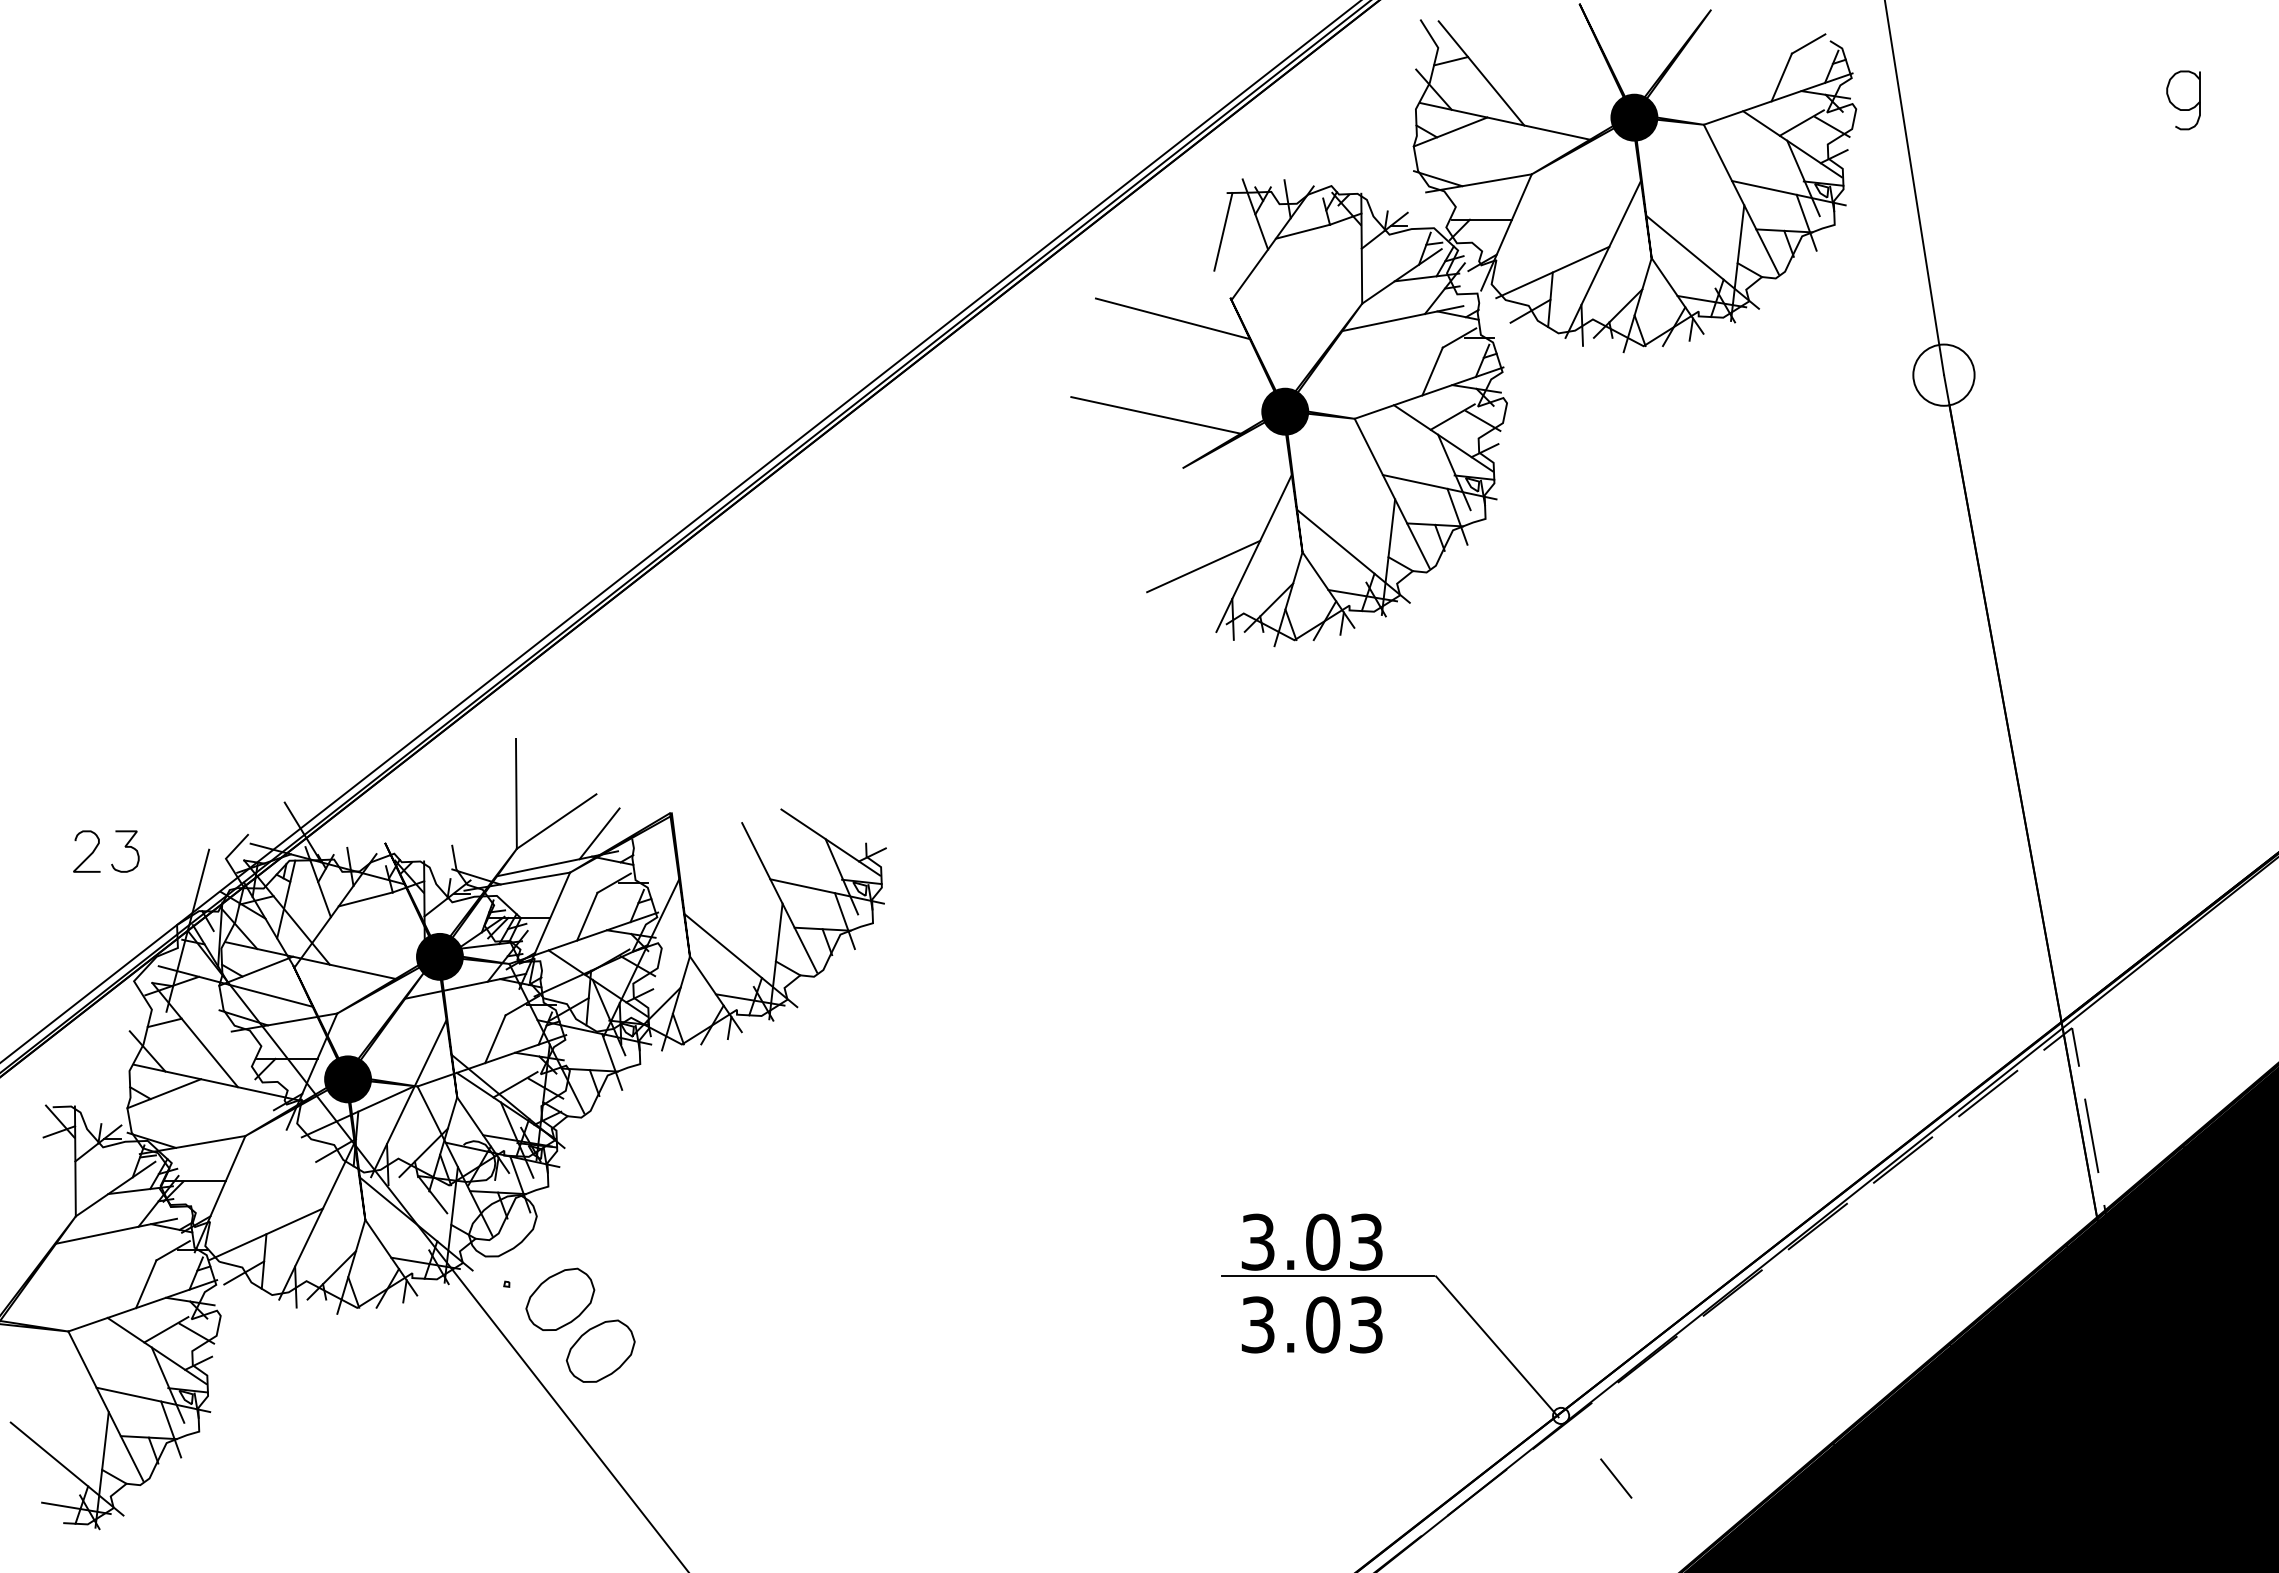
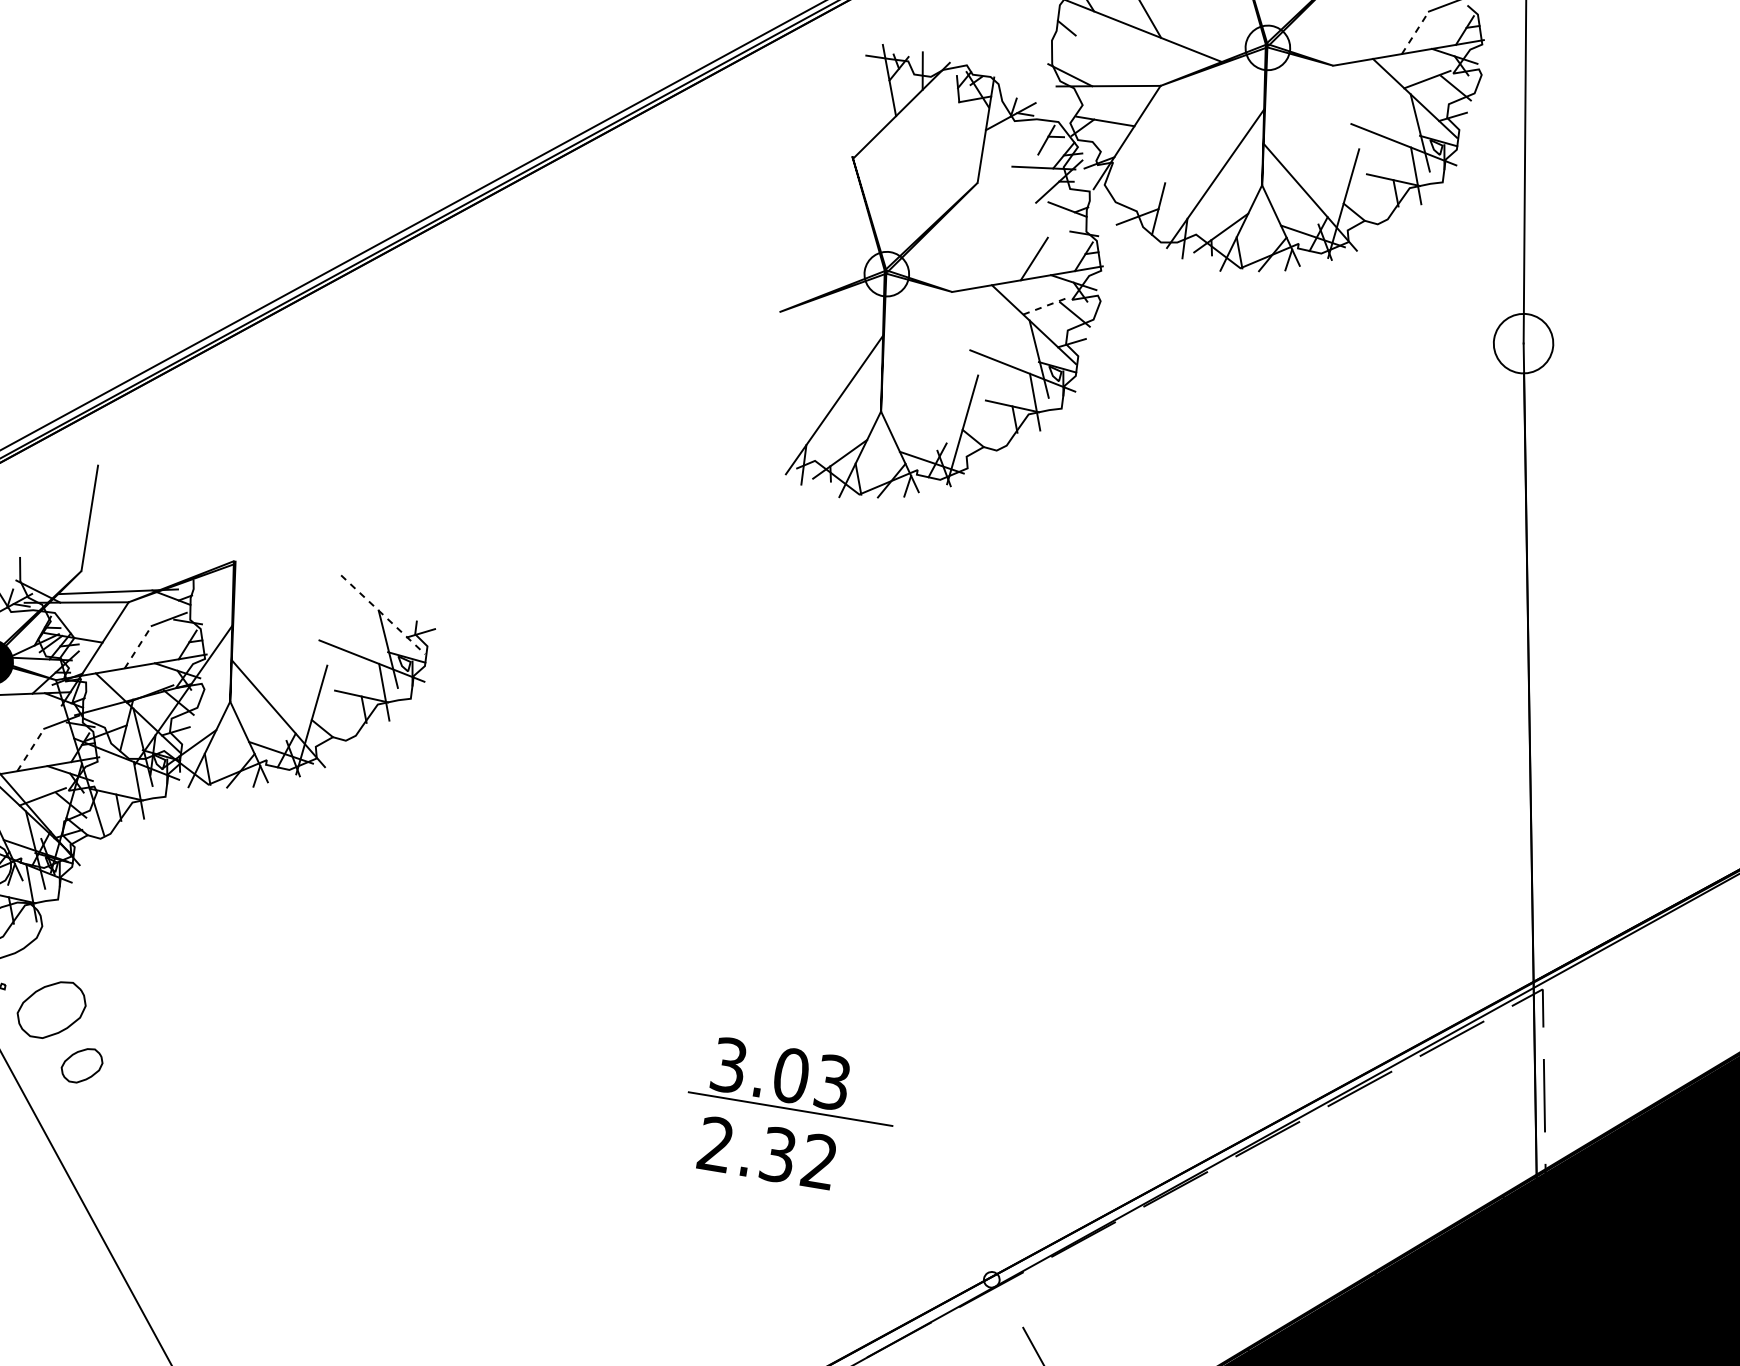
line: (1781, 77) -> (1415, 32), solid -> dashed
fill: (1634, 117) -> (1267, 47), removed
line: (1450, 131) -> (1089, 31), removed
line: (1740, 199) -> (1356, 143), removed
line: (1223, 231) -> (856, 91), removed
line: (1302, 231) -> (931, 104), removed
line: (1552, 272) -> (1164, 183), removed
line: (1401, 276) -> (1019, 163), removed
line: (1172, 318) -> (793, 167), removed
line: (1402, 318) -> (1013, 203), removed
line: (1459, 337) -> (1065, 230), removed
fill: (1285, 411) -> (887, 274), removed
line: (1155, 415) -> (761, 257), removed
line: (1453, 416) -> (1047, 305), solid -> dashed
line: (1391, 493) -> (975, 369), removed
line: (1353, 555) -> (929, 422), removed
line: (1203, 566) -> (783, 409), removed
line: (556, 821) -> (123, 551), removed
line: (599, 833) -> (163, 569), removed
line: (831, 842) -> (383, 614), solid -> dashed
line: (779, 897) -> (325, 659), removed
line: (587, 916) -> (138, 647), solid -> dashed
line: (495, 1039) -> (30, 750), solid -> dashed
text: (1311, 1324) -> (767, 1152), 3.03 -> 2.32
line: (1497, 1346) -> (941, 1203), removed
part: (600, 1350) -> (82, 1064), size x0.6

